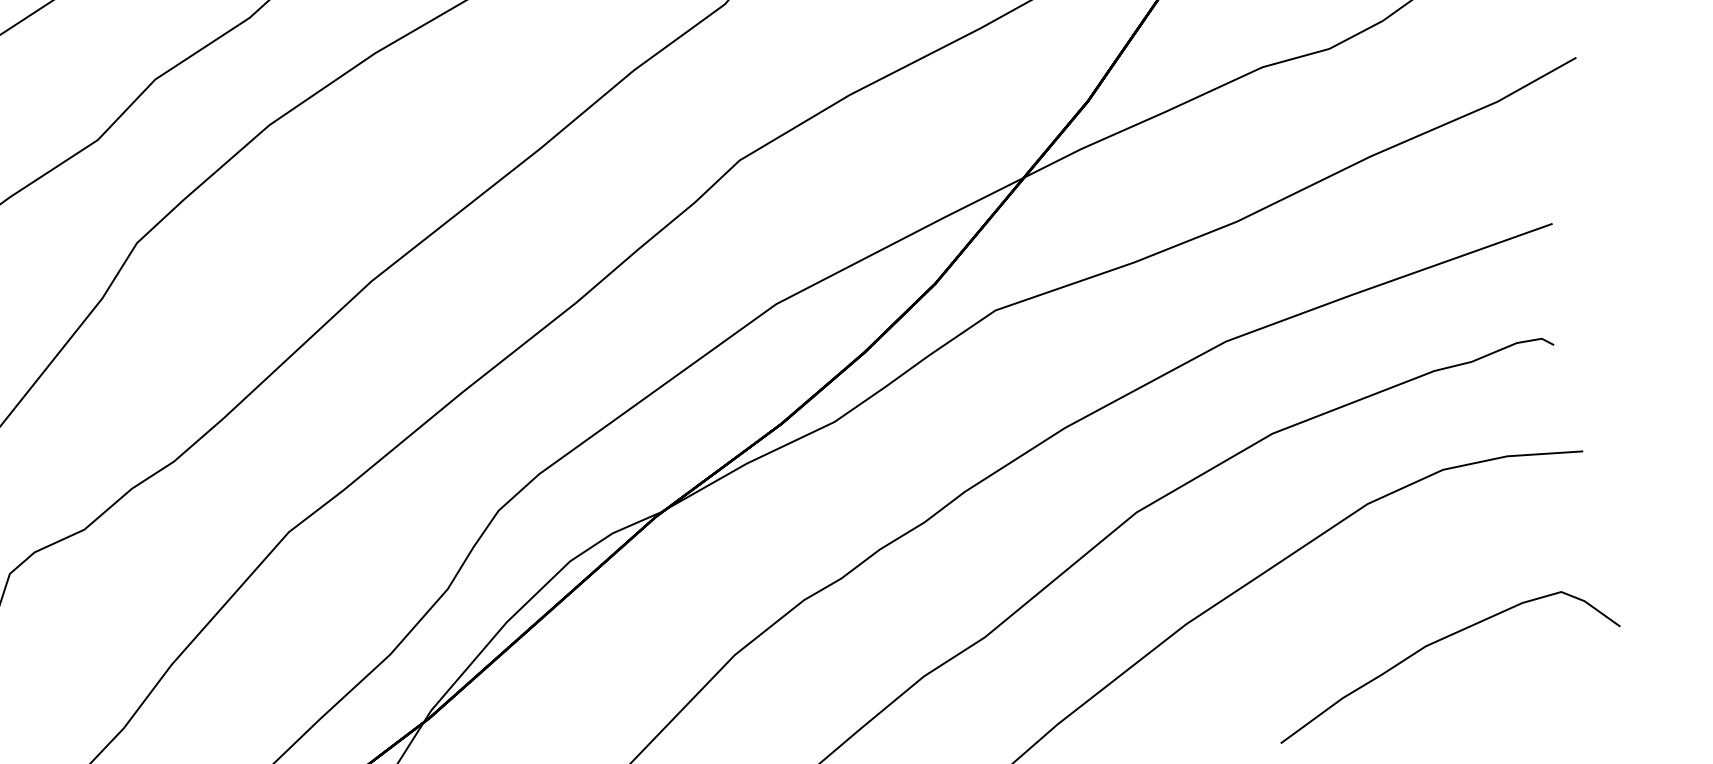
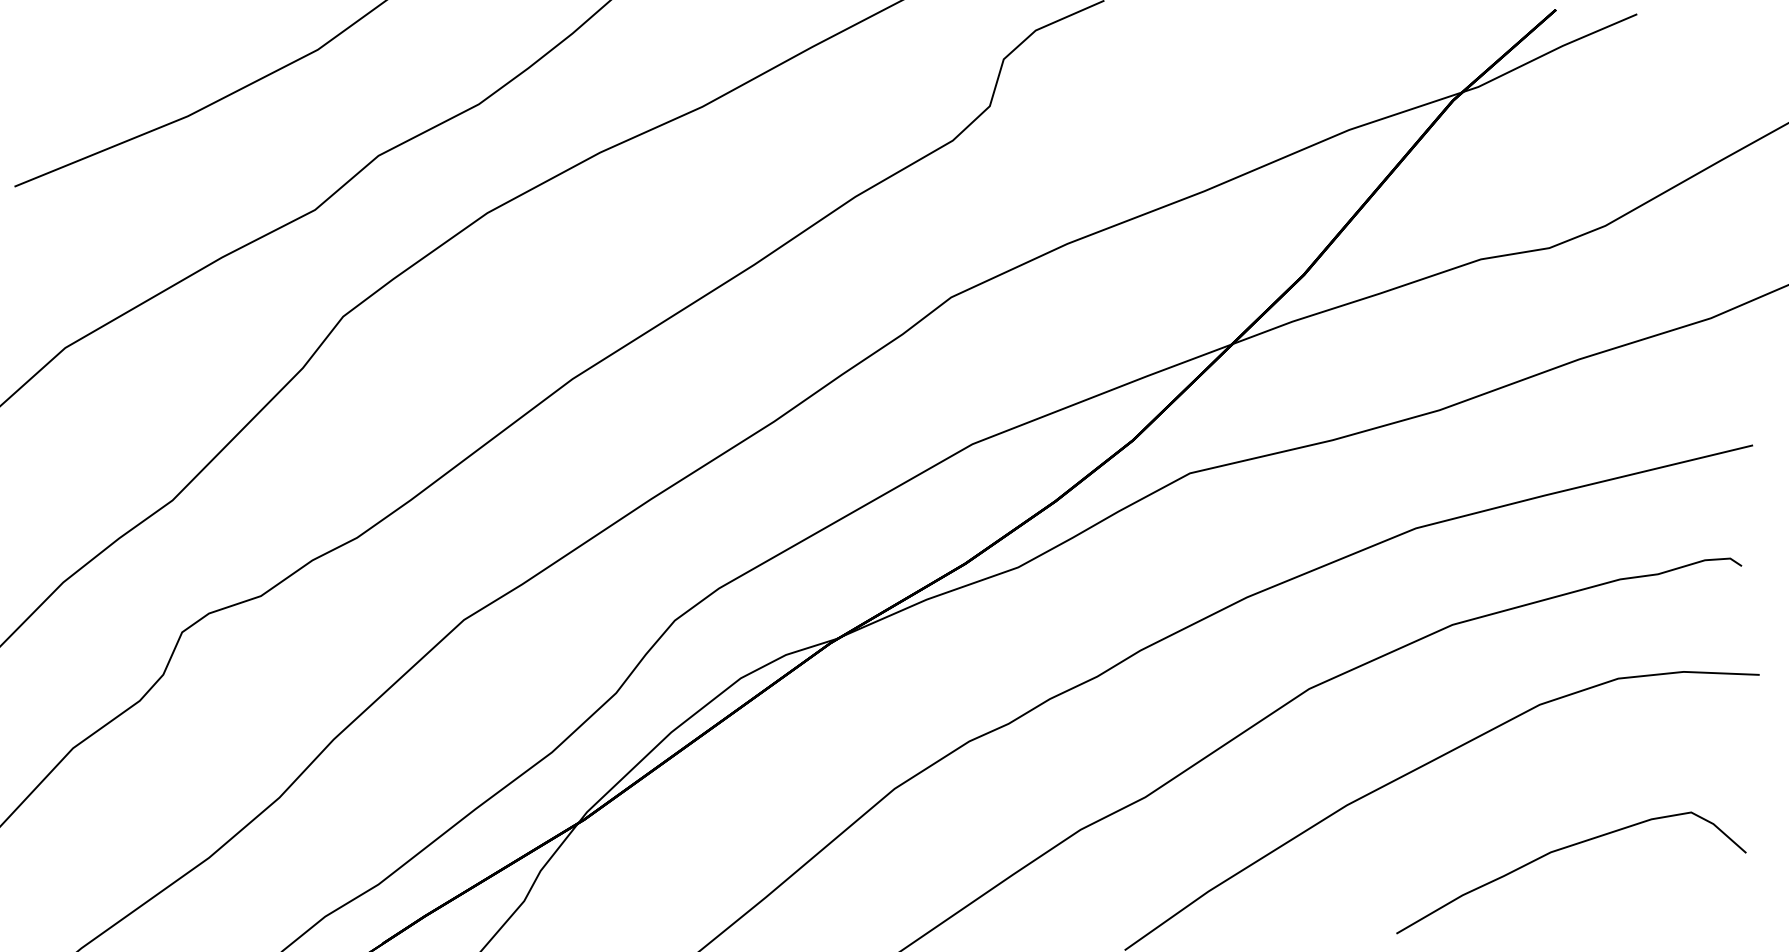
part: (1438, 642) -> (1563, 849), moved

